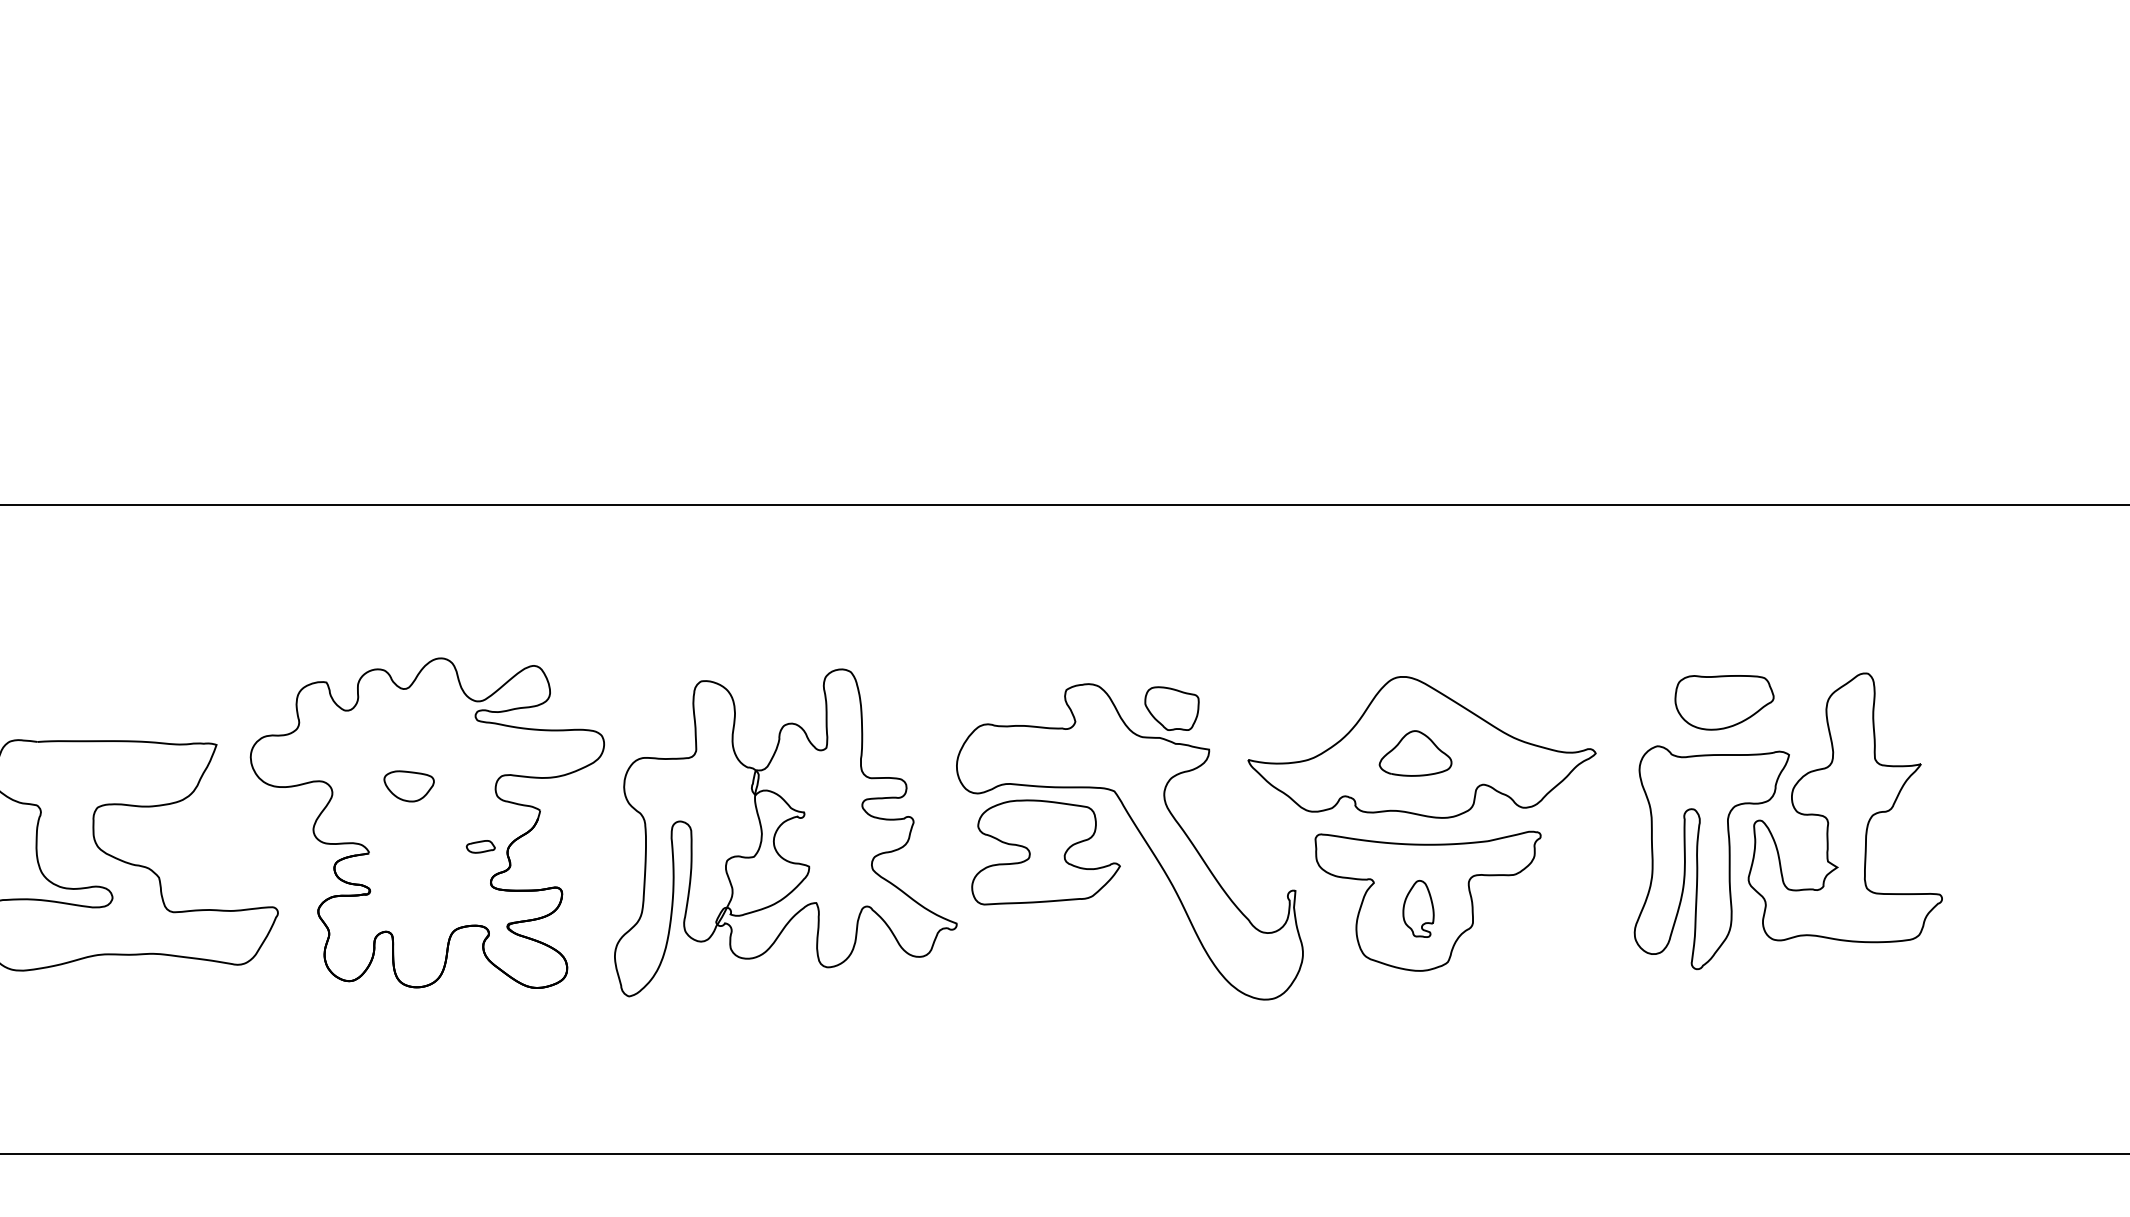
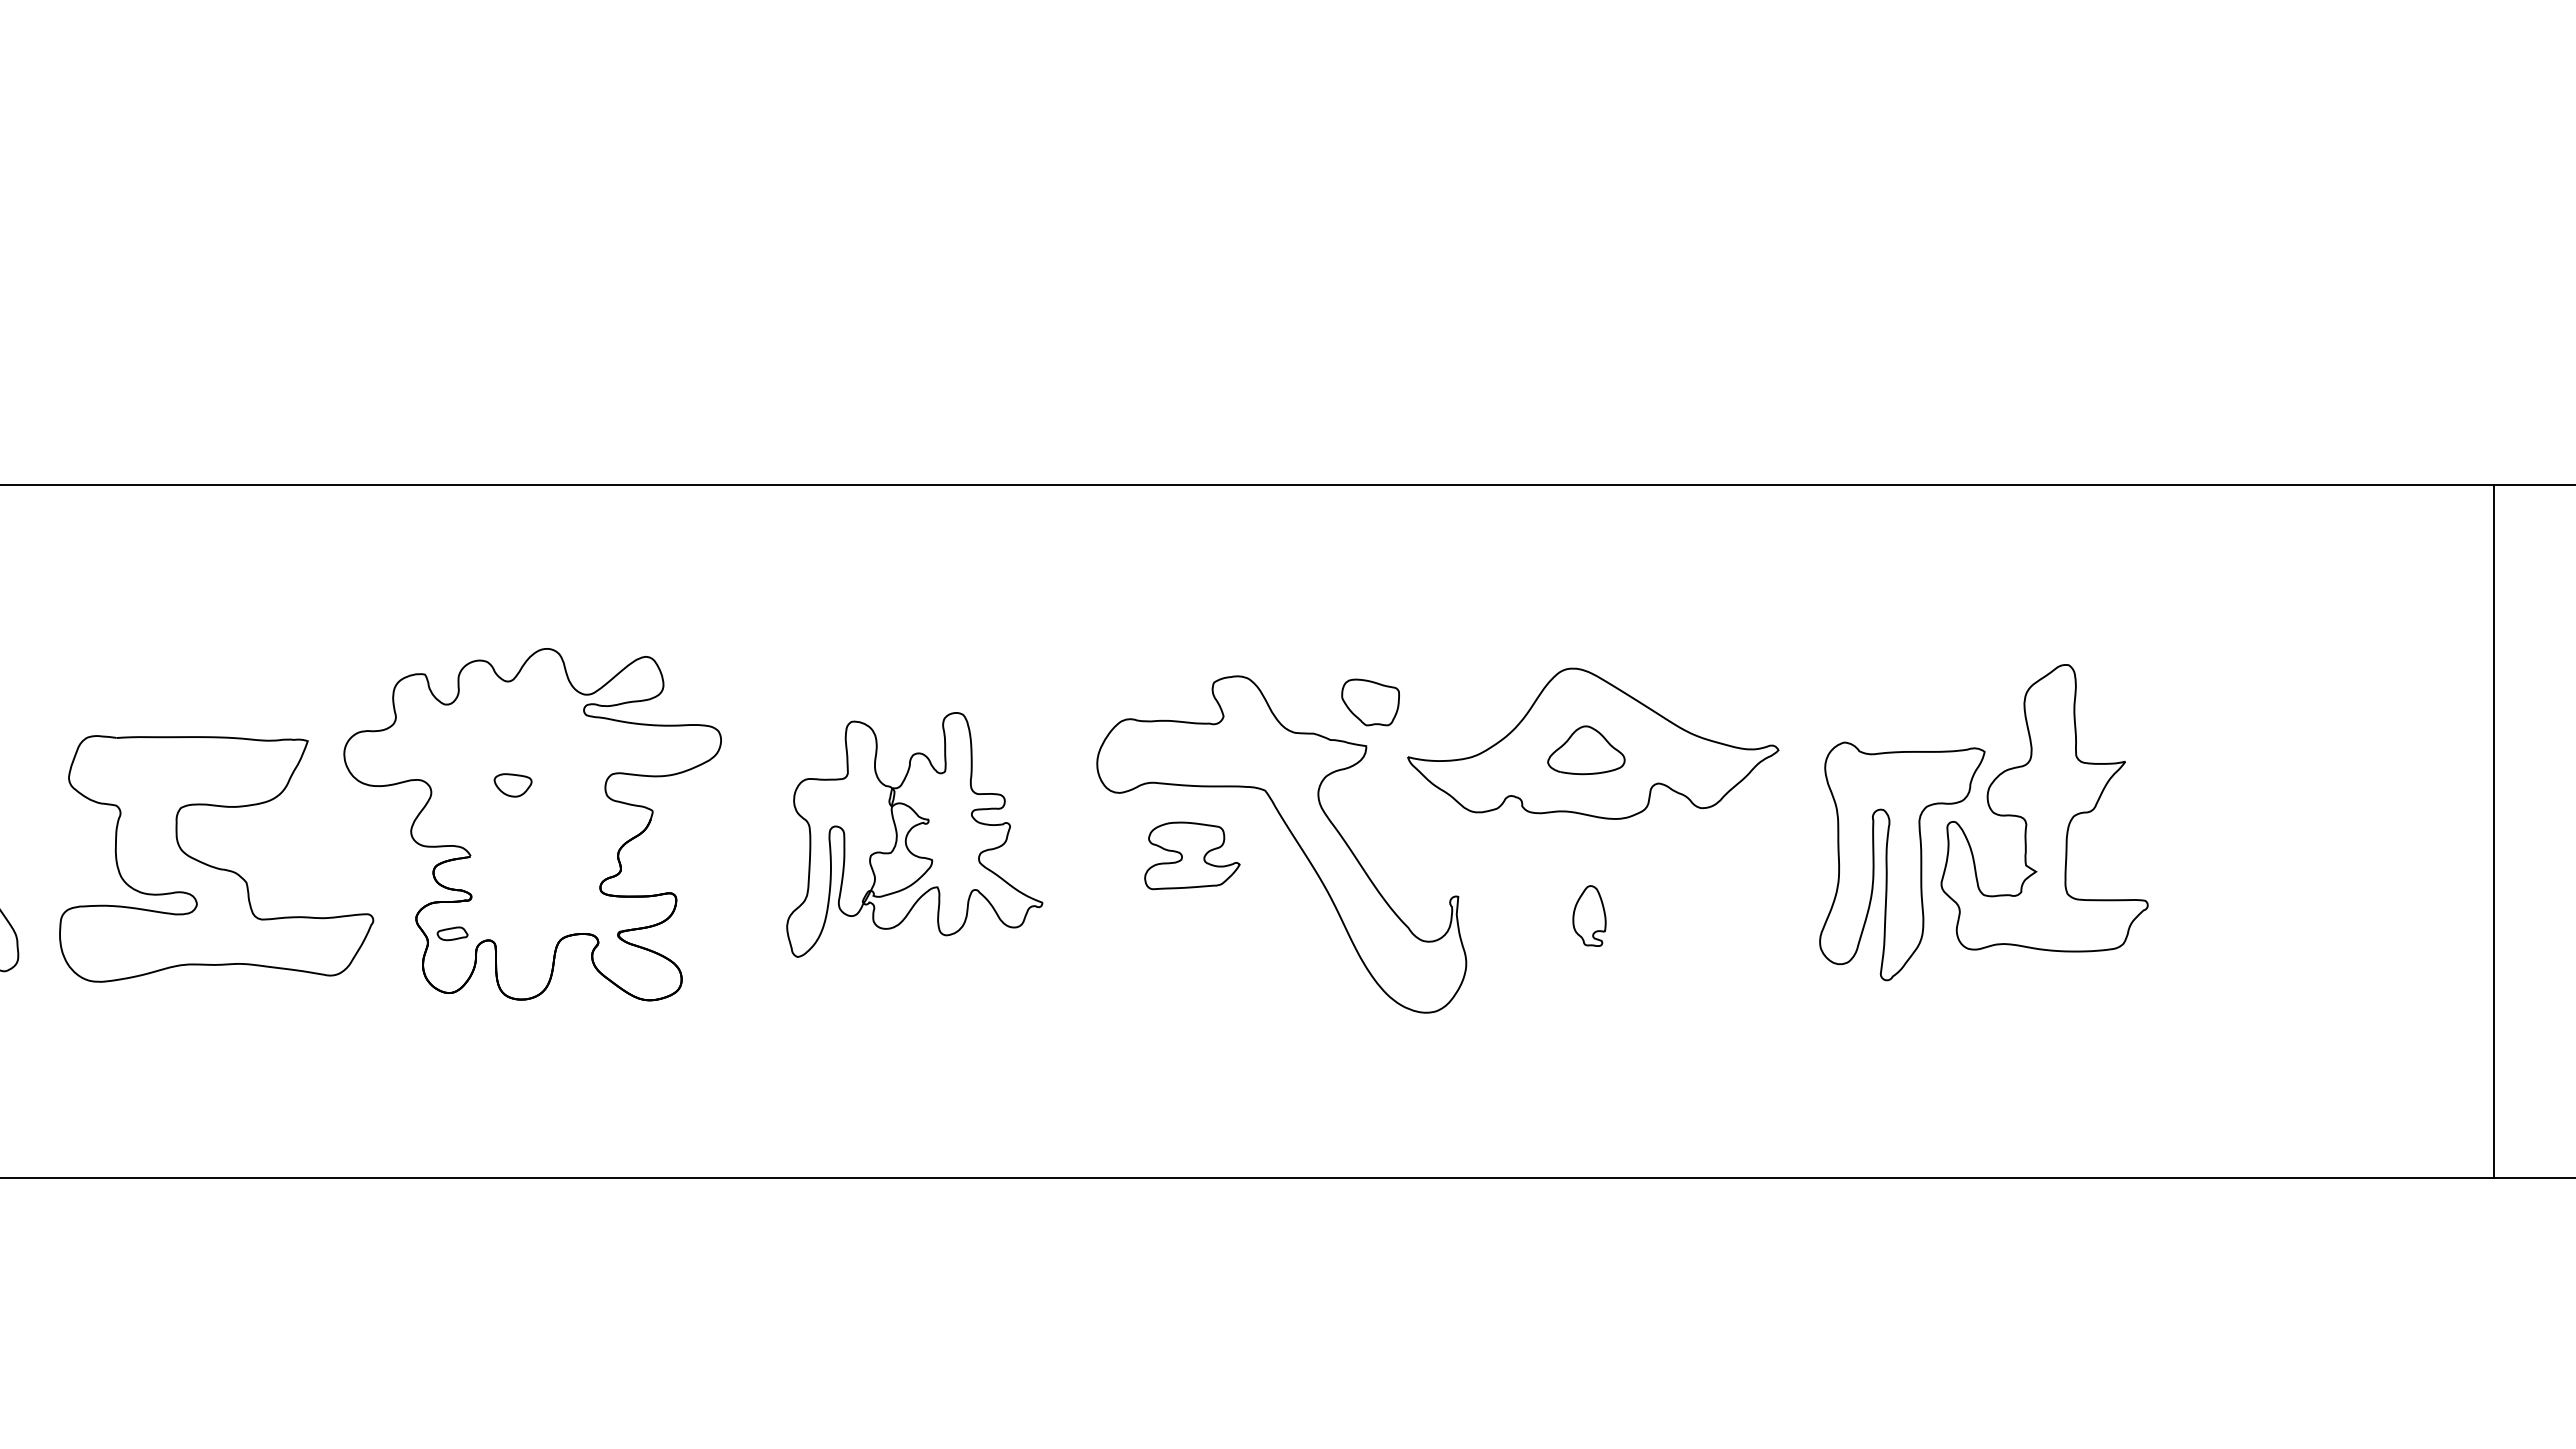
part: (1724, 702) -> (1915, 695), removed
part: (1171, 708) -> (1370, 702), moved
part: (408, 786) -> (512, 785), size x0.7
part: (785, 832) -> (914, 834), size x0.7
part: (480, 846) -> (452, 933), moved
part: (1046, 852) -> (1192, 855), size x0.6
part: (1427, 900) -> (1599, 907), removed

